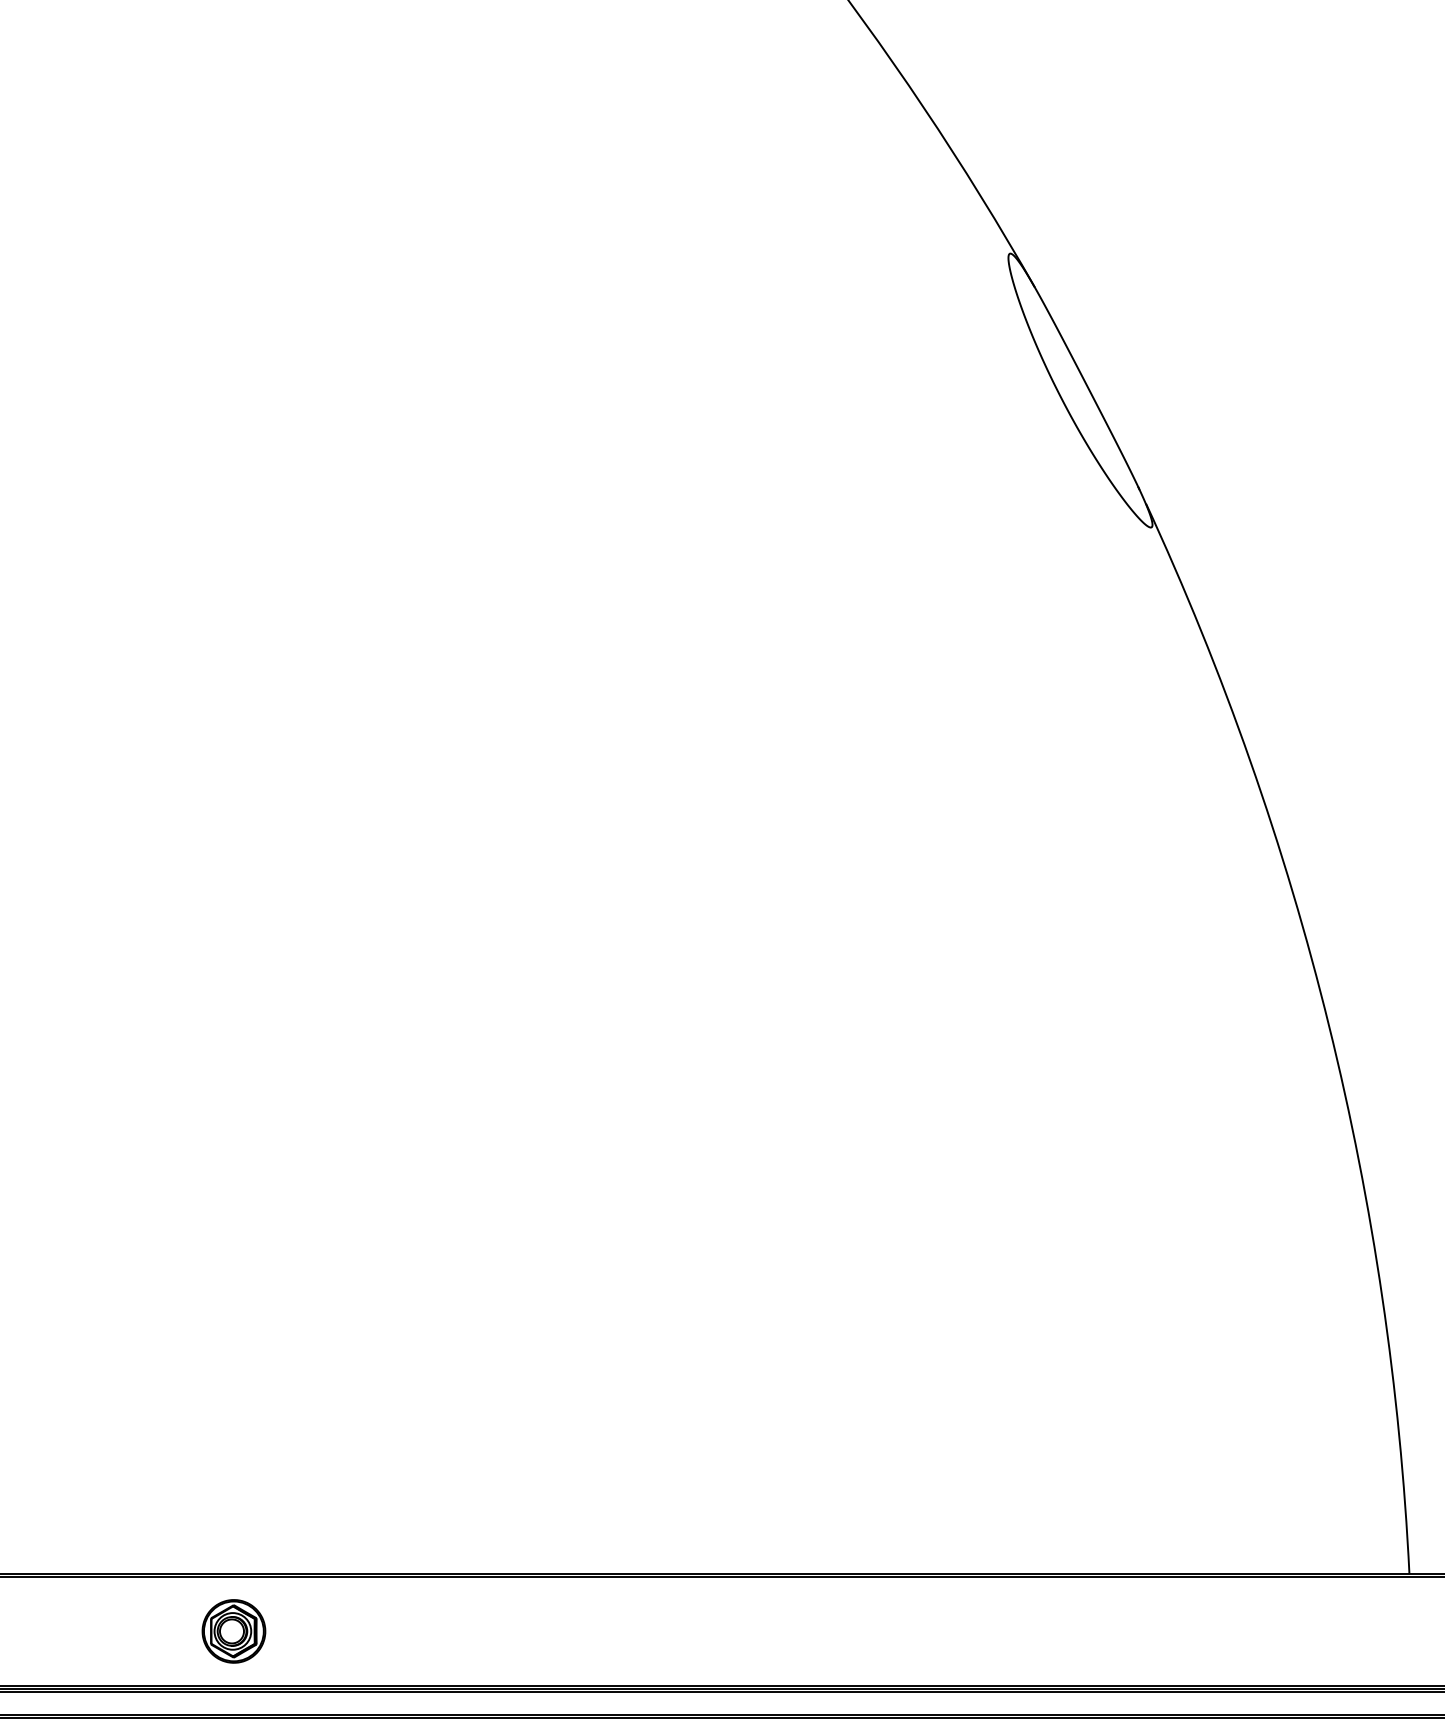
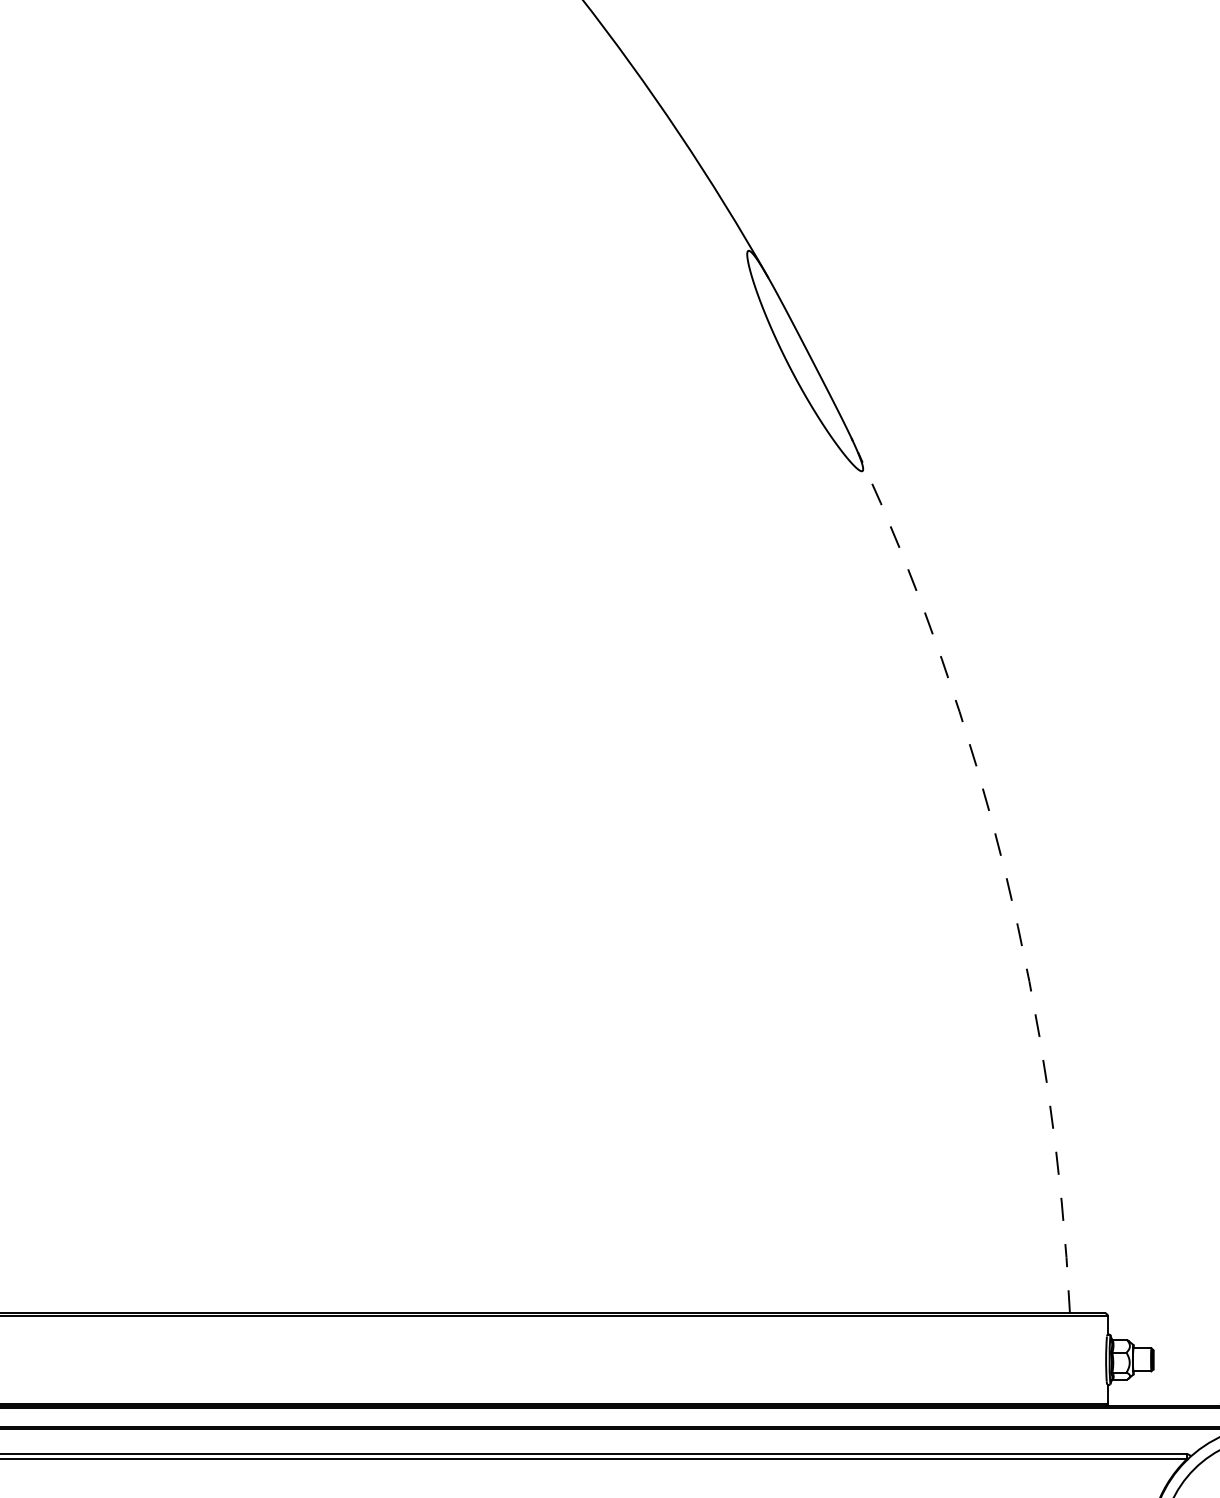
arc: (1329, 1026) -> (1005, 872), solid -> dashed
part: (233, 1631) -> (123, 1359), removed

